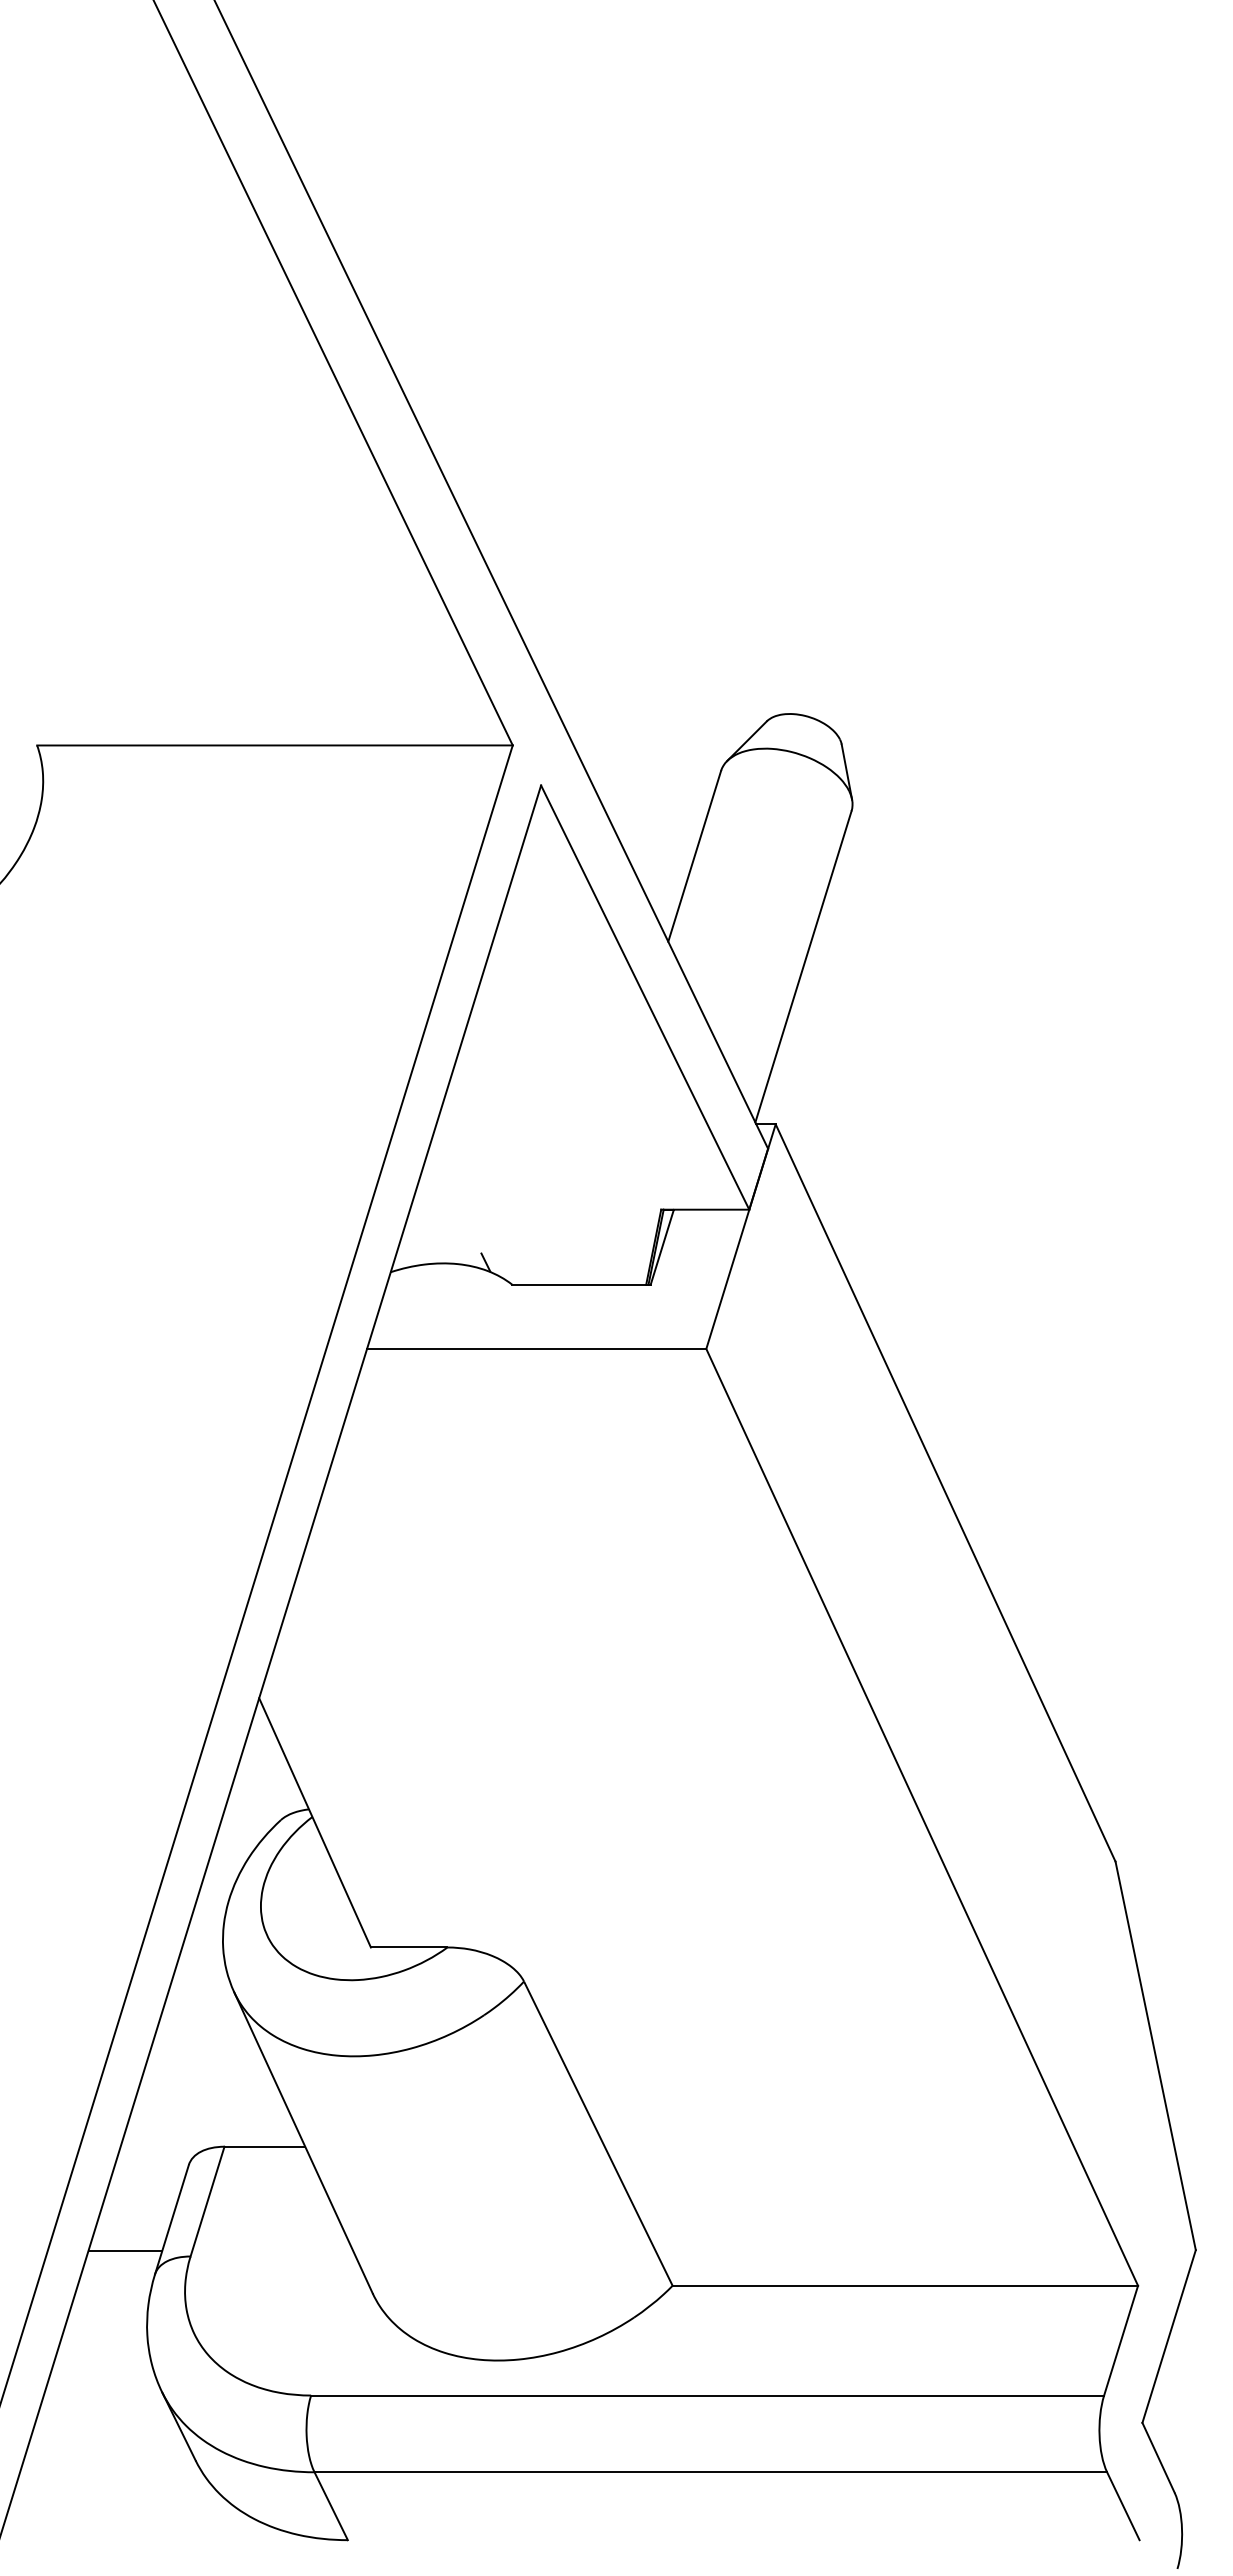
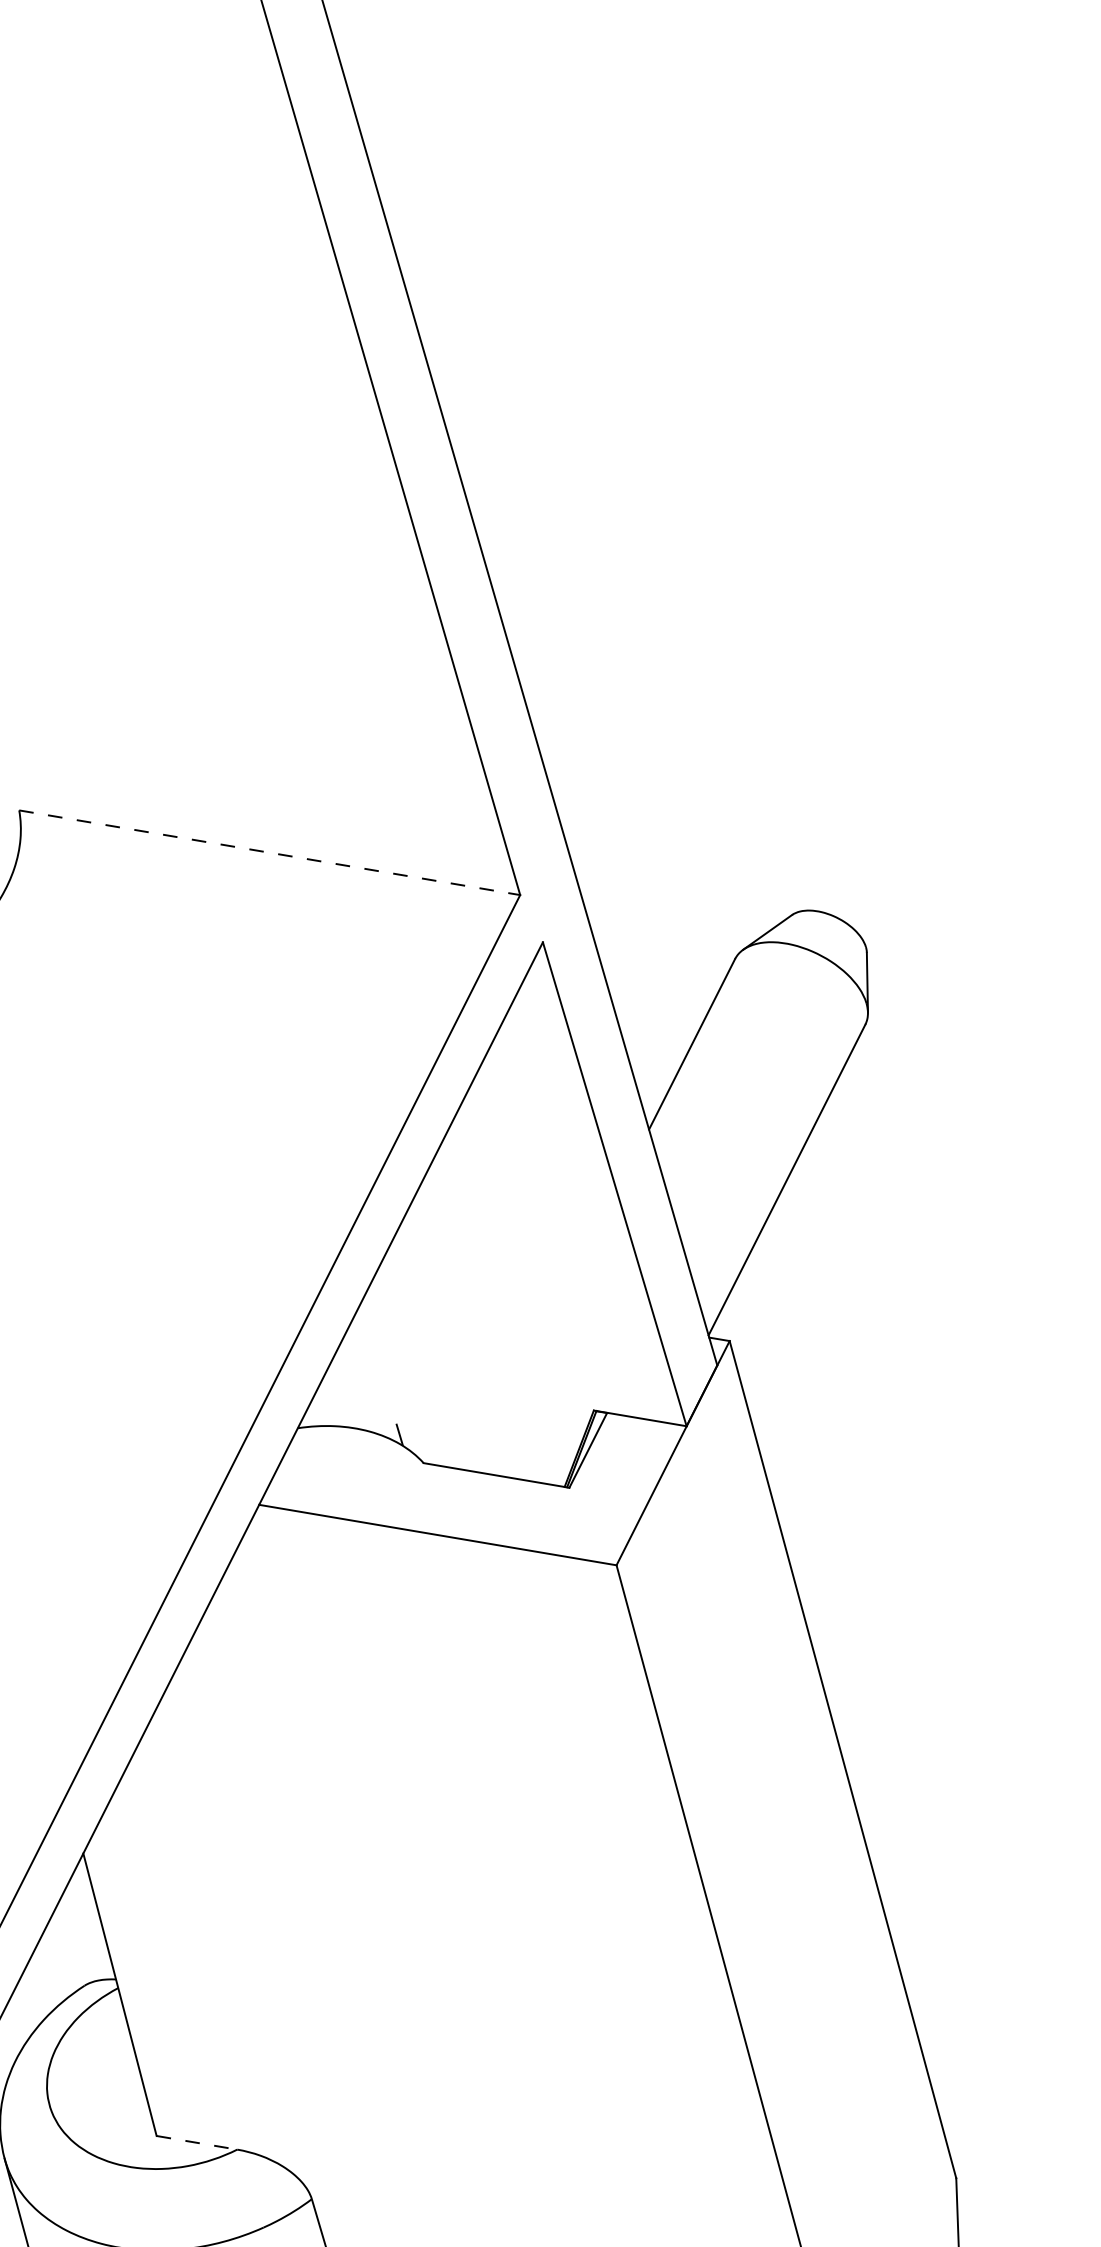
line: (274, 745) -> (269, 852), solid -> dashed
line: (409, 1947) -> (197, 2142), solid -> dashed

